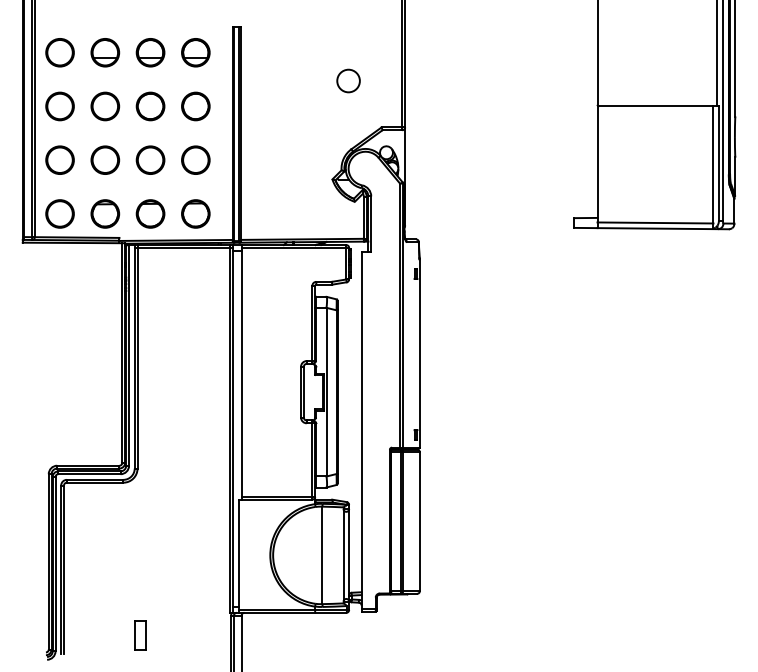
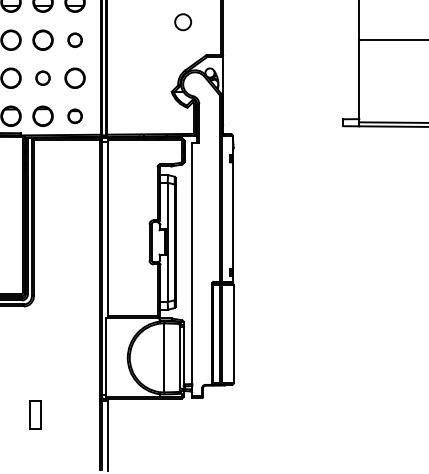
part: (195, 106) -> (74, 40), size x0.7
part: (150, 159) -> (43, 77), size x0.7
part: (195, 213) -> (74, 115), size x0.7
part: (140, 635) -> (35, 414), size x1.4

